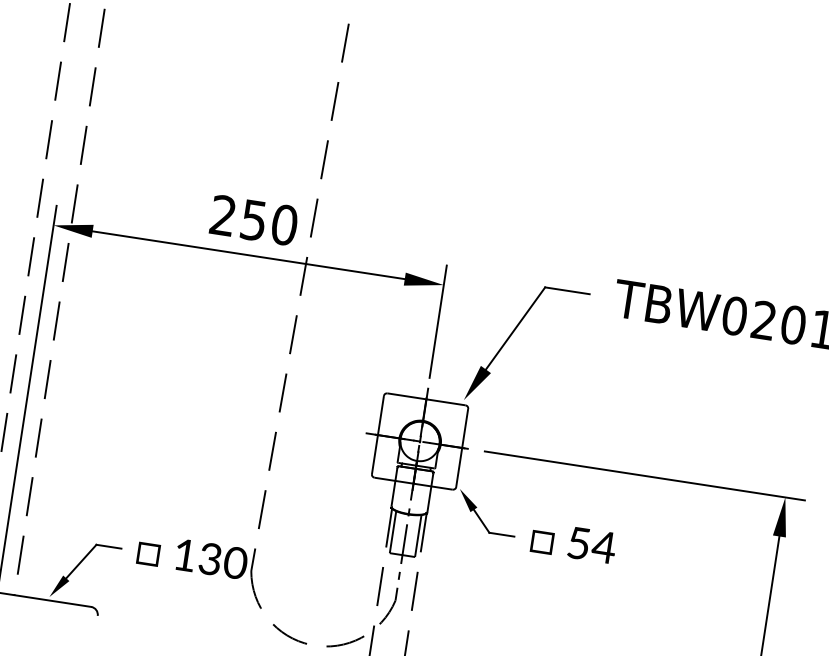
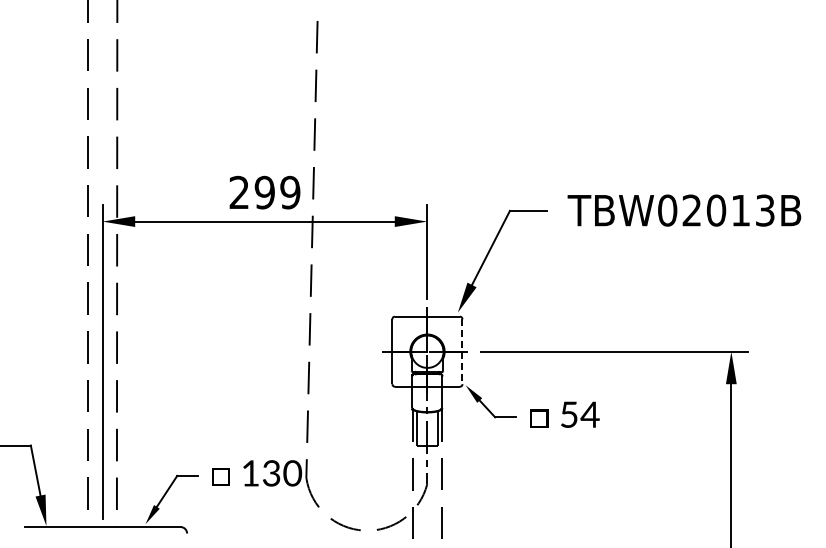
text: (269, 222) -> (277, 192), 250 -> 299
line: (462, 448) -> (462, 352), solid -> dashed

